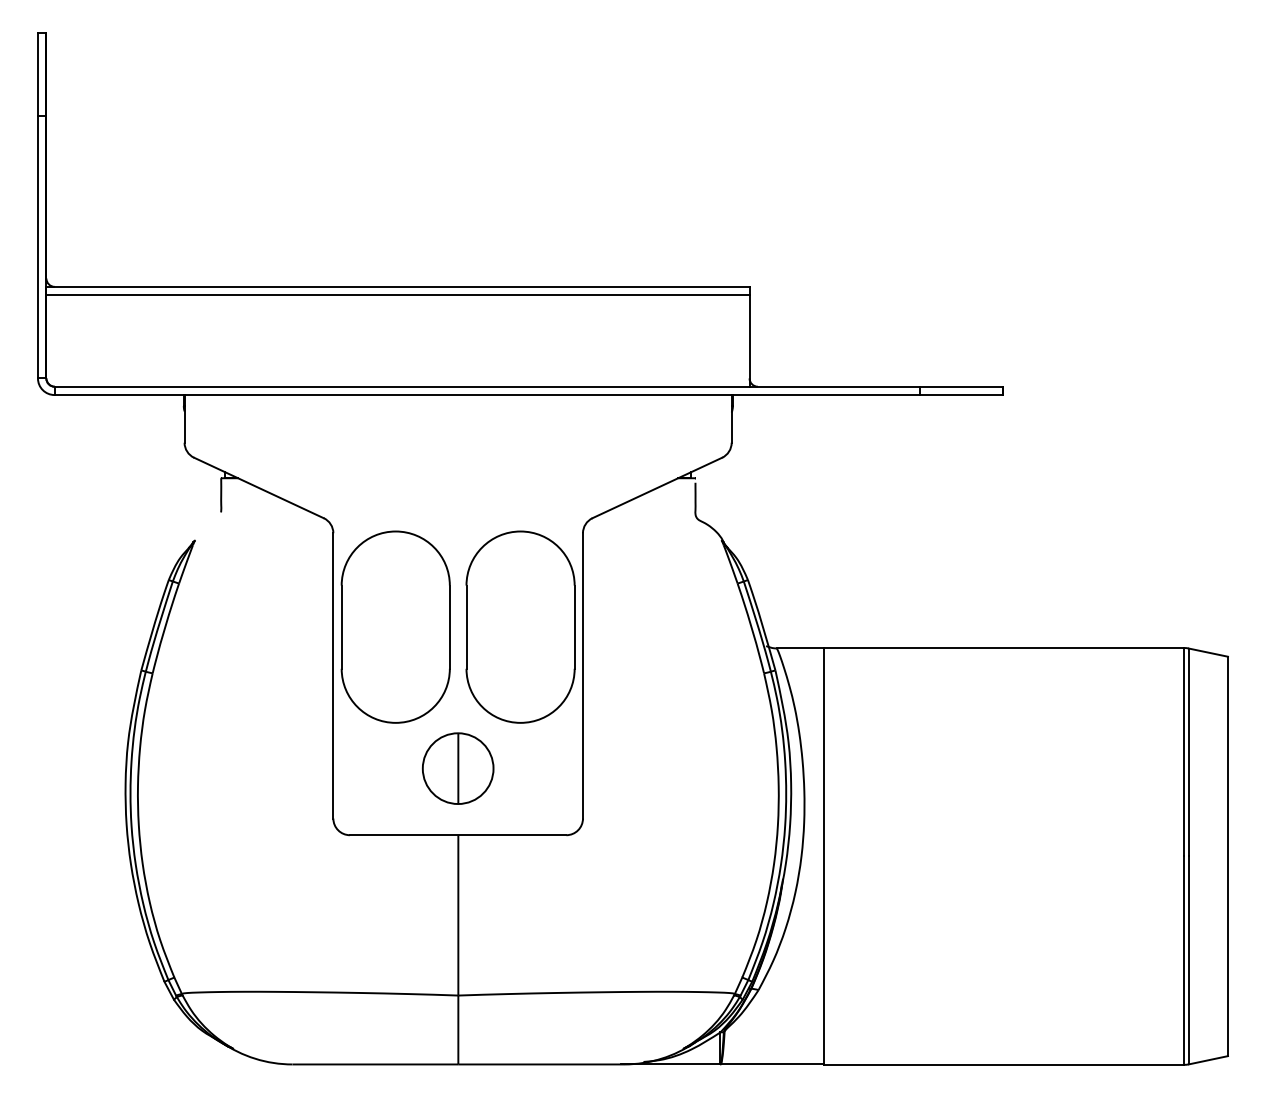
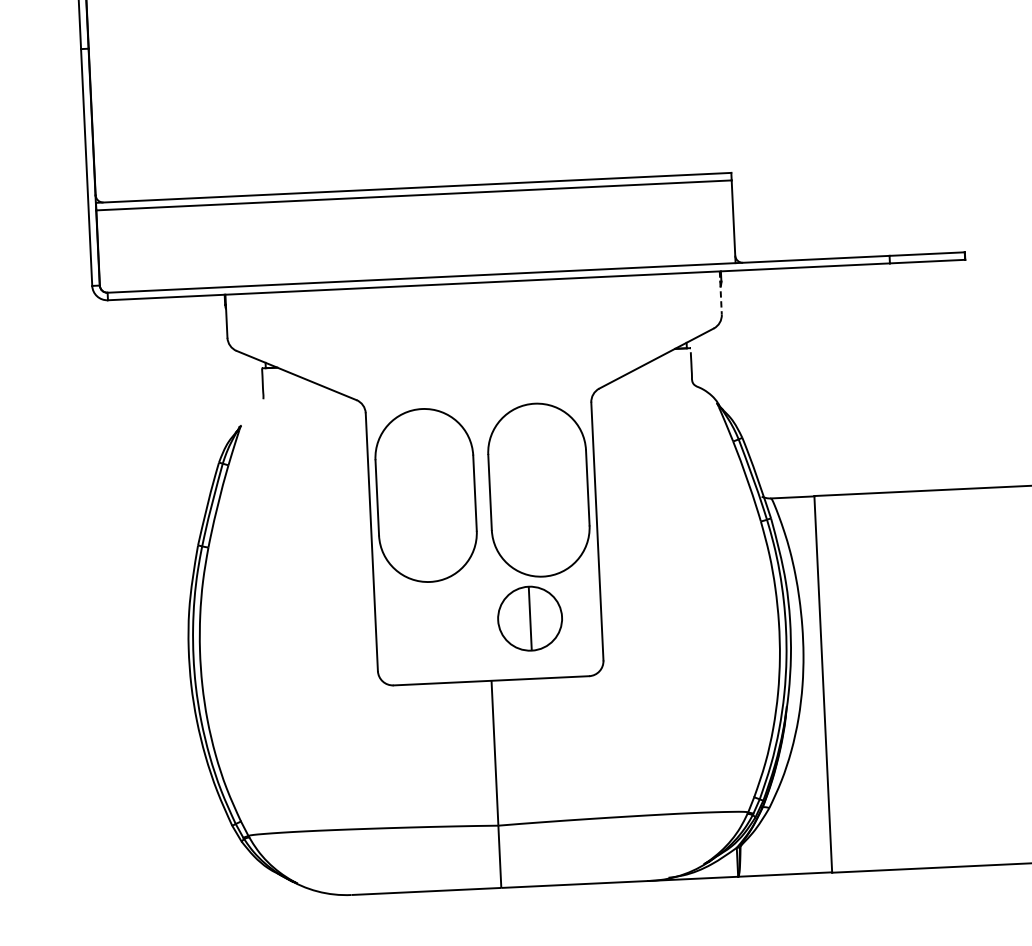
line: (731, 418) -> (720, 292), solid -> dashed
part: (457, 768) -> (529, 618), moved

